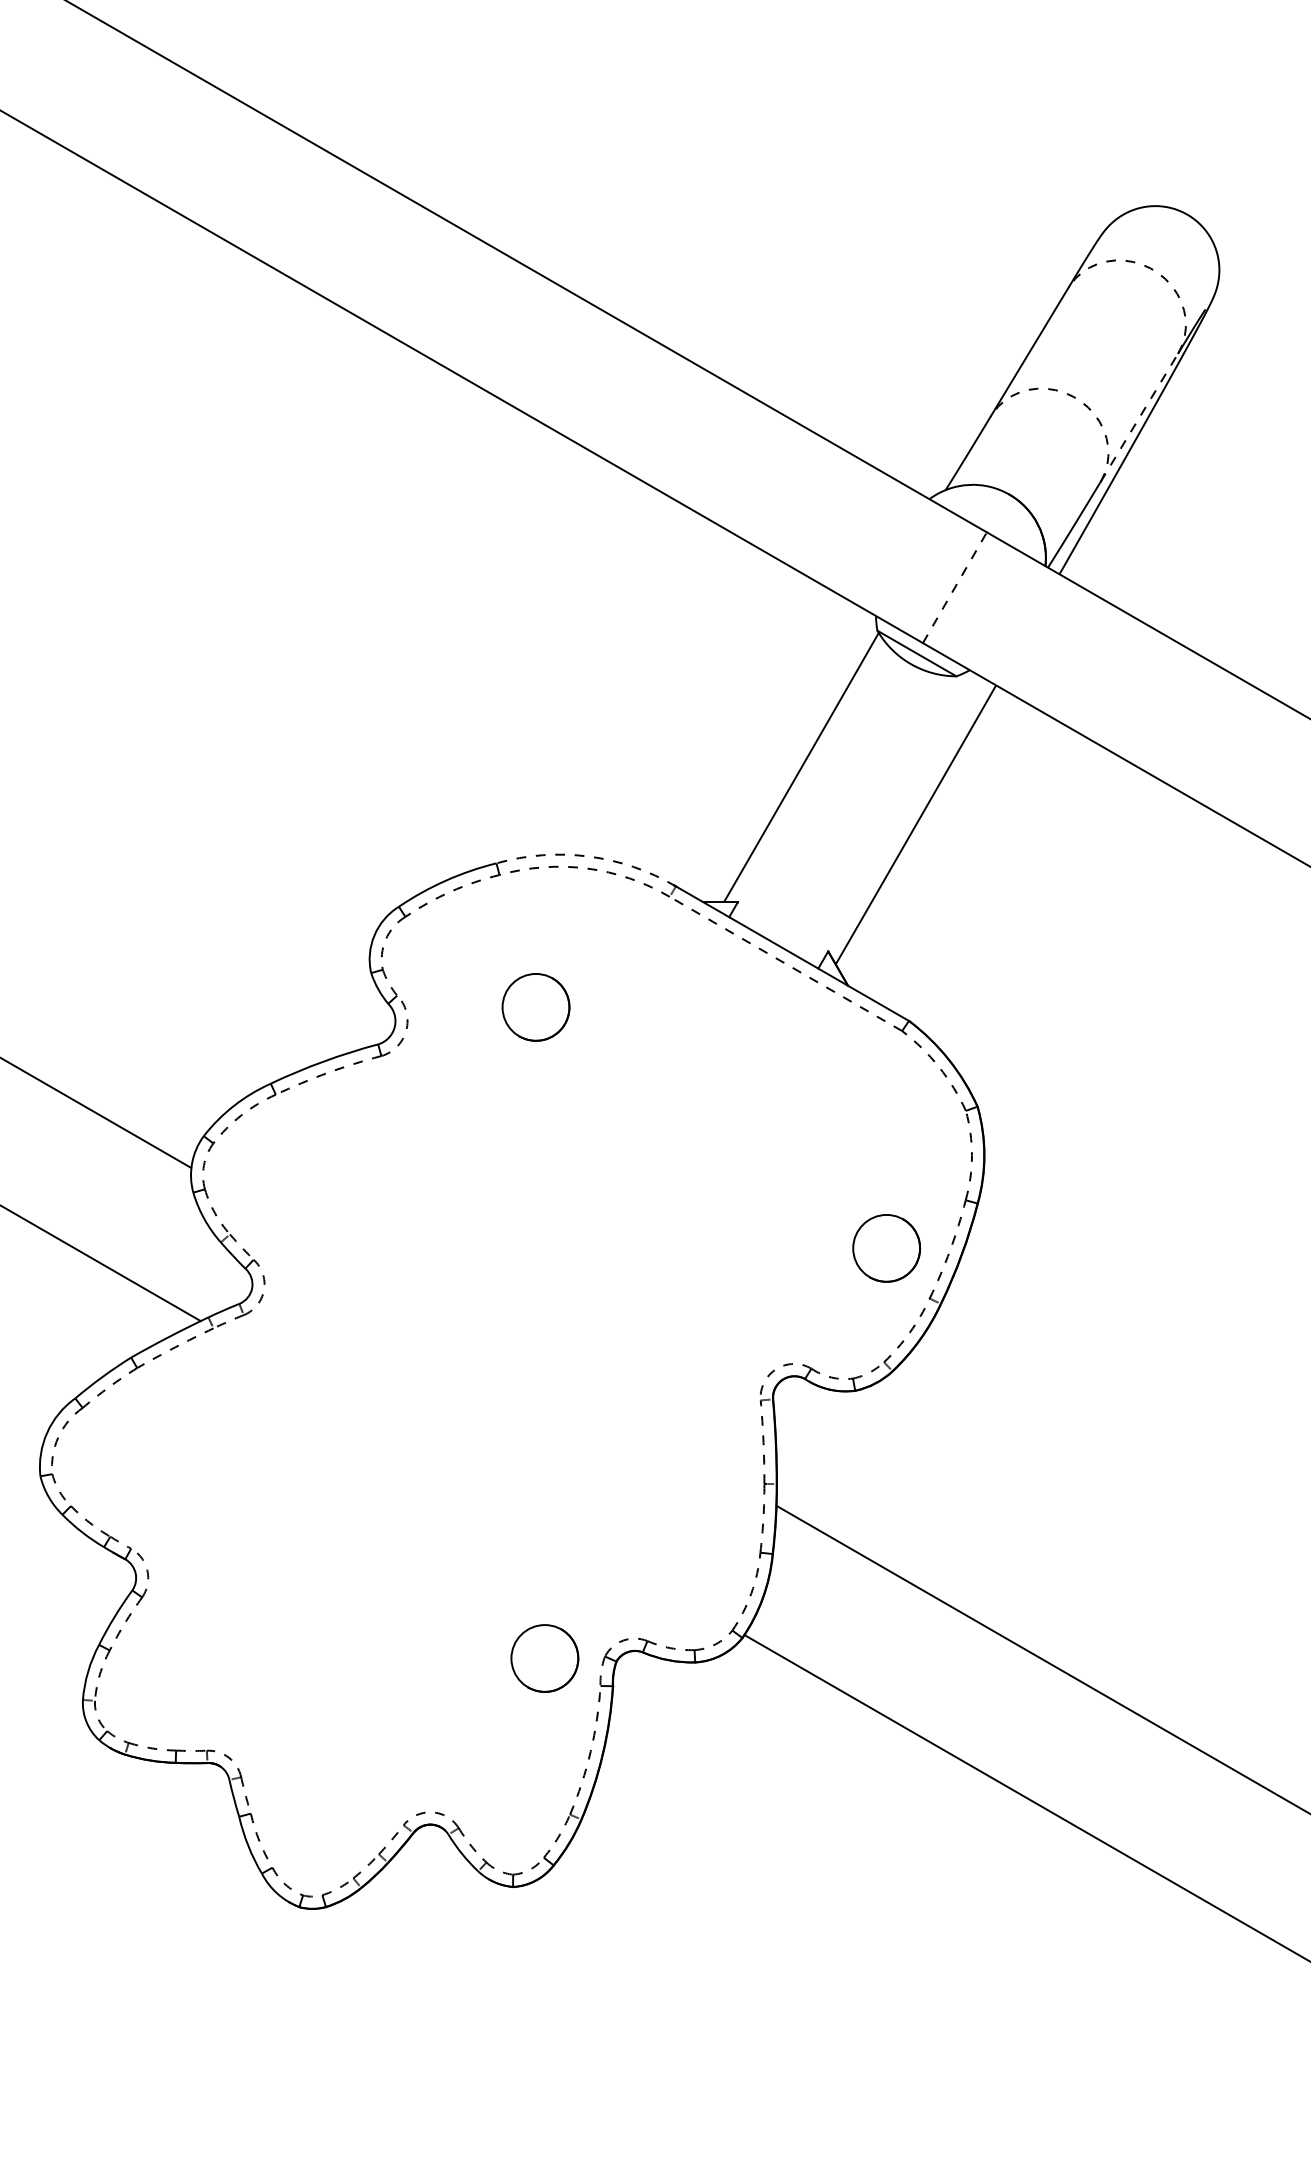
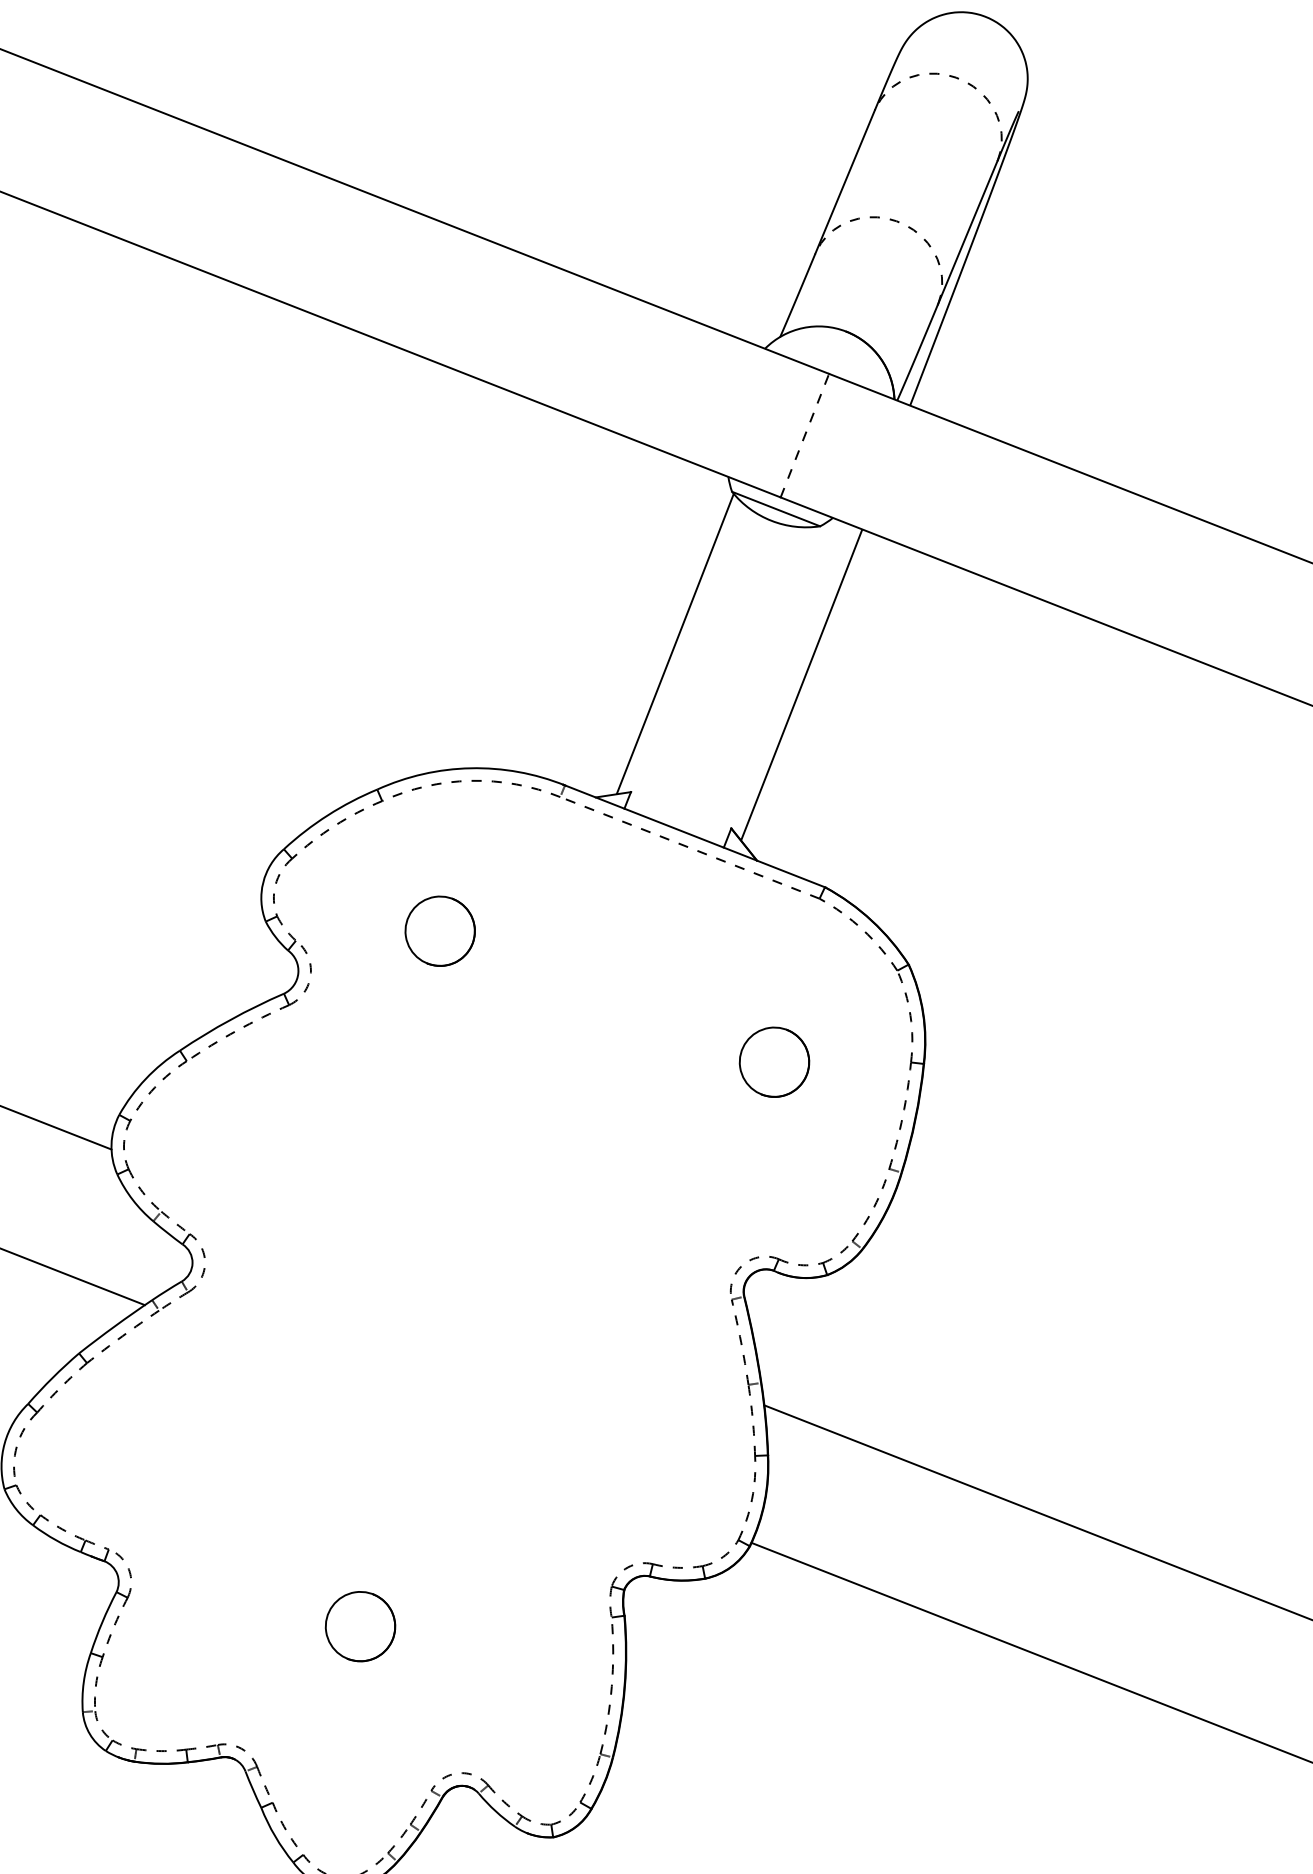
line: (1139, 417) -> (967, 232), dashed -> solid
arc: (588, 856) -> (470, 768), dashed -> solid
part: (886, 1248) -> (774, 1062), moved
part: (544, 1658) -> (360, 1626), moved

